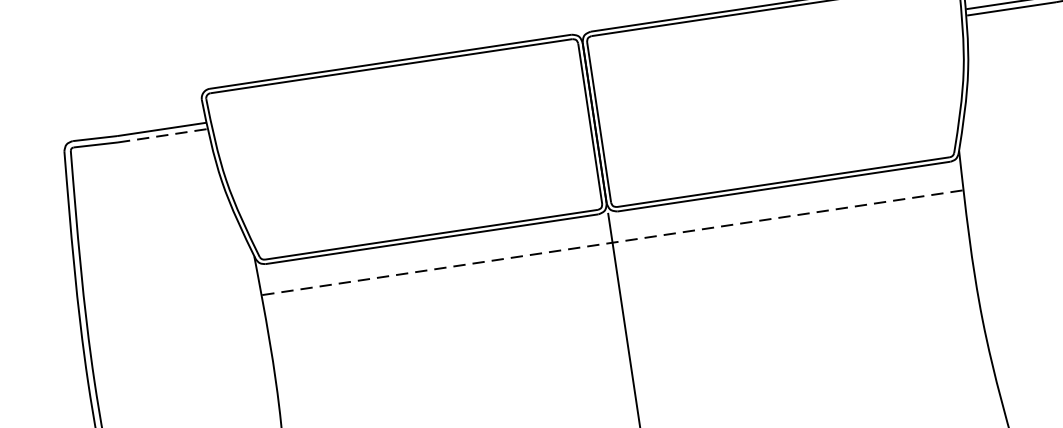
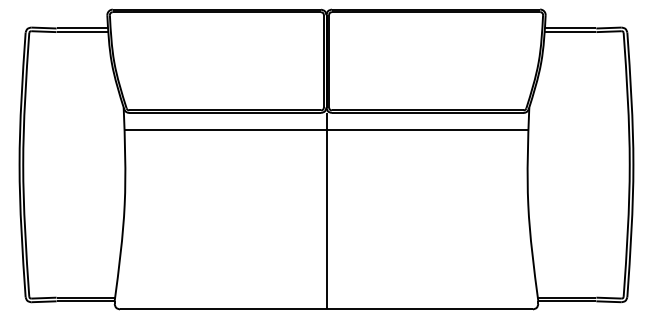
line: (163, 136) -> (82, 32), dashed -> solid
line: (612, 243) -> (326, 130), dashed -> solid

